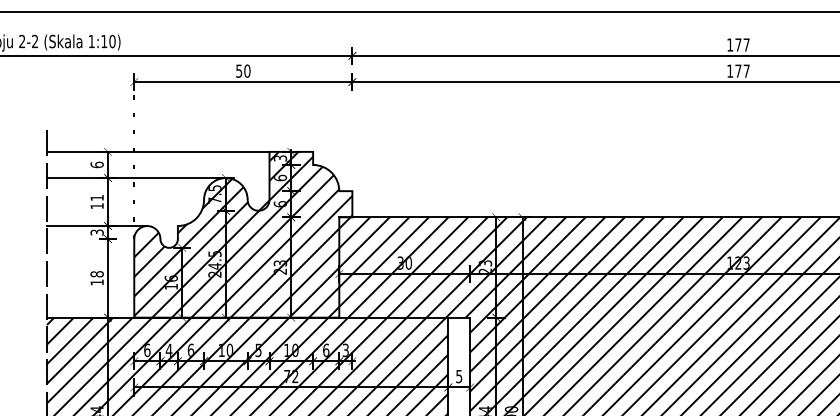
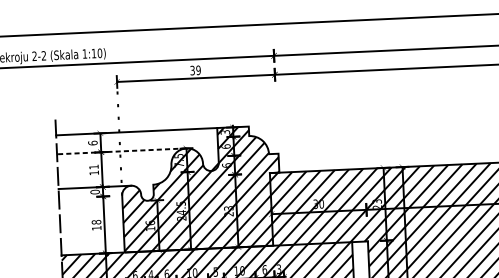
text: (243, 70) -> (195, 69), 50 -> 39
line: (135, 178) -> (121, 151), solid -> dashed
text: (96, 232) -> (94, 192), 3 -> 0

